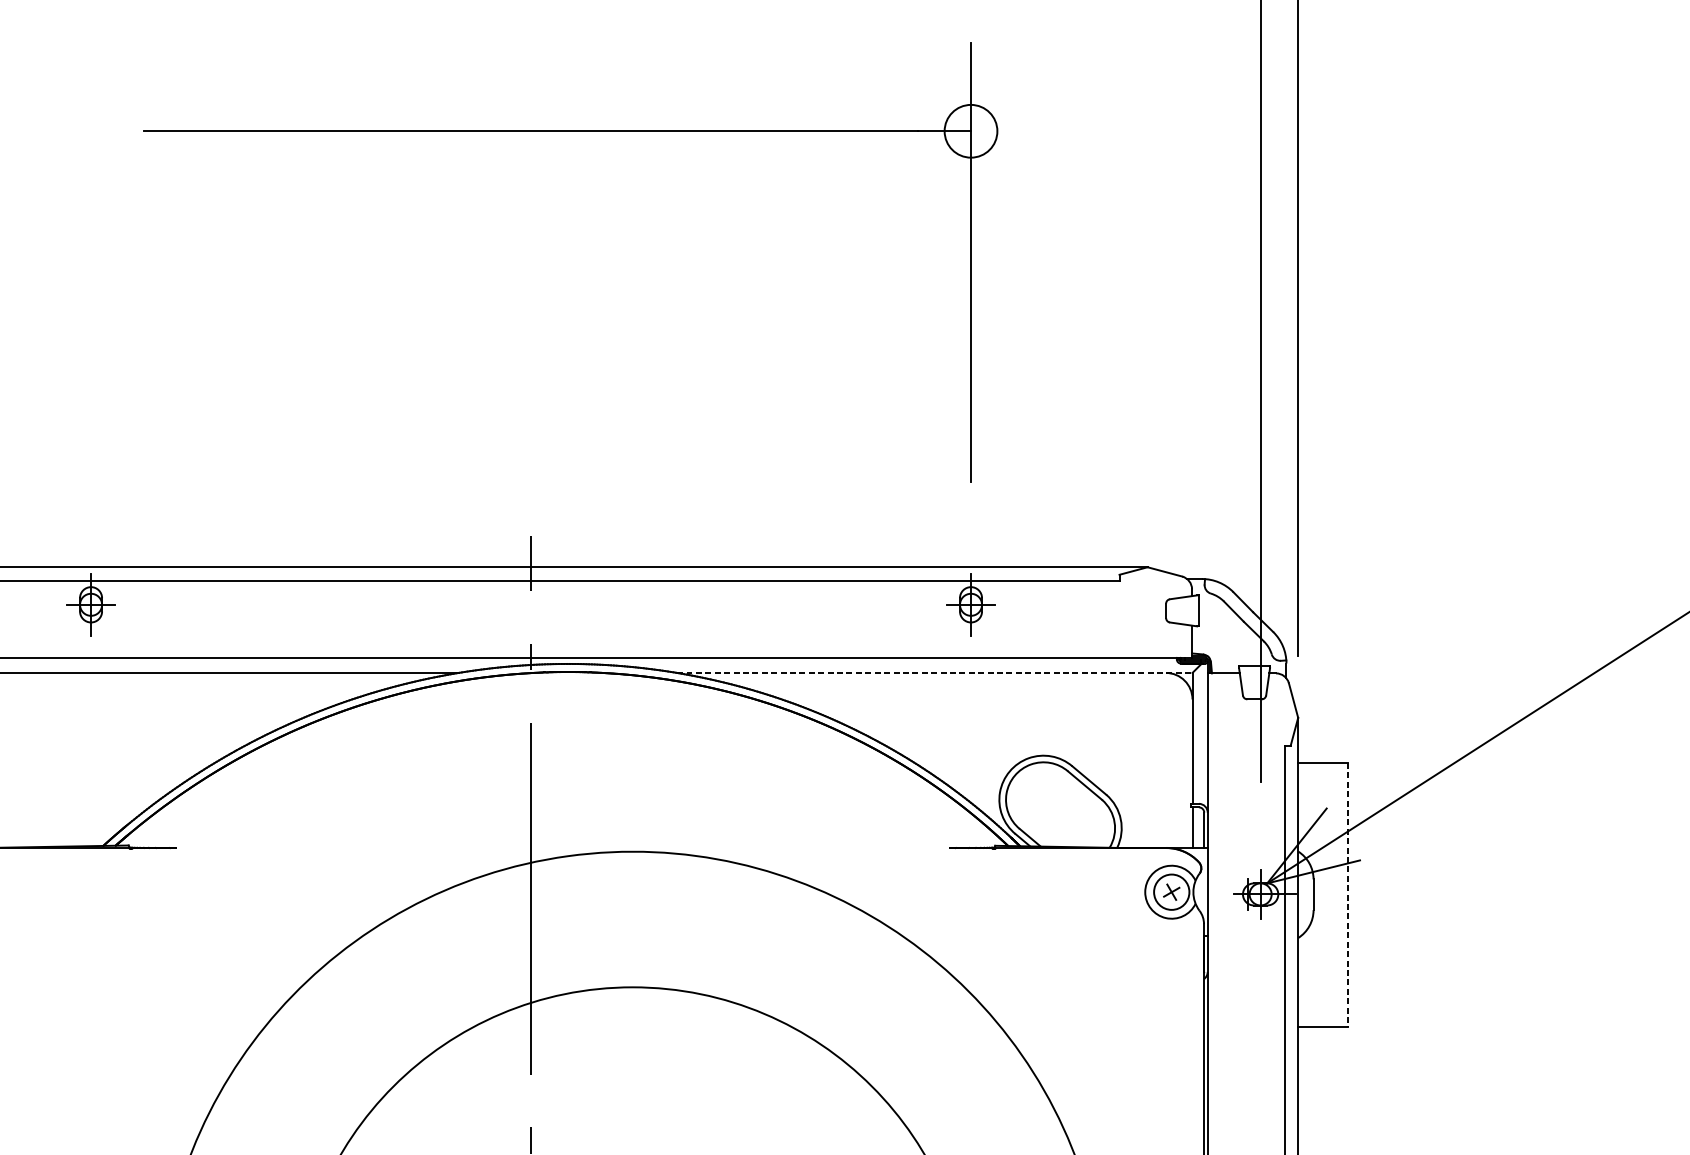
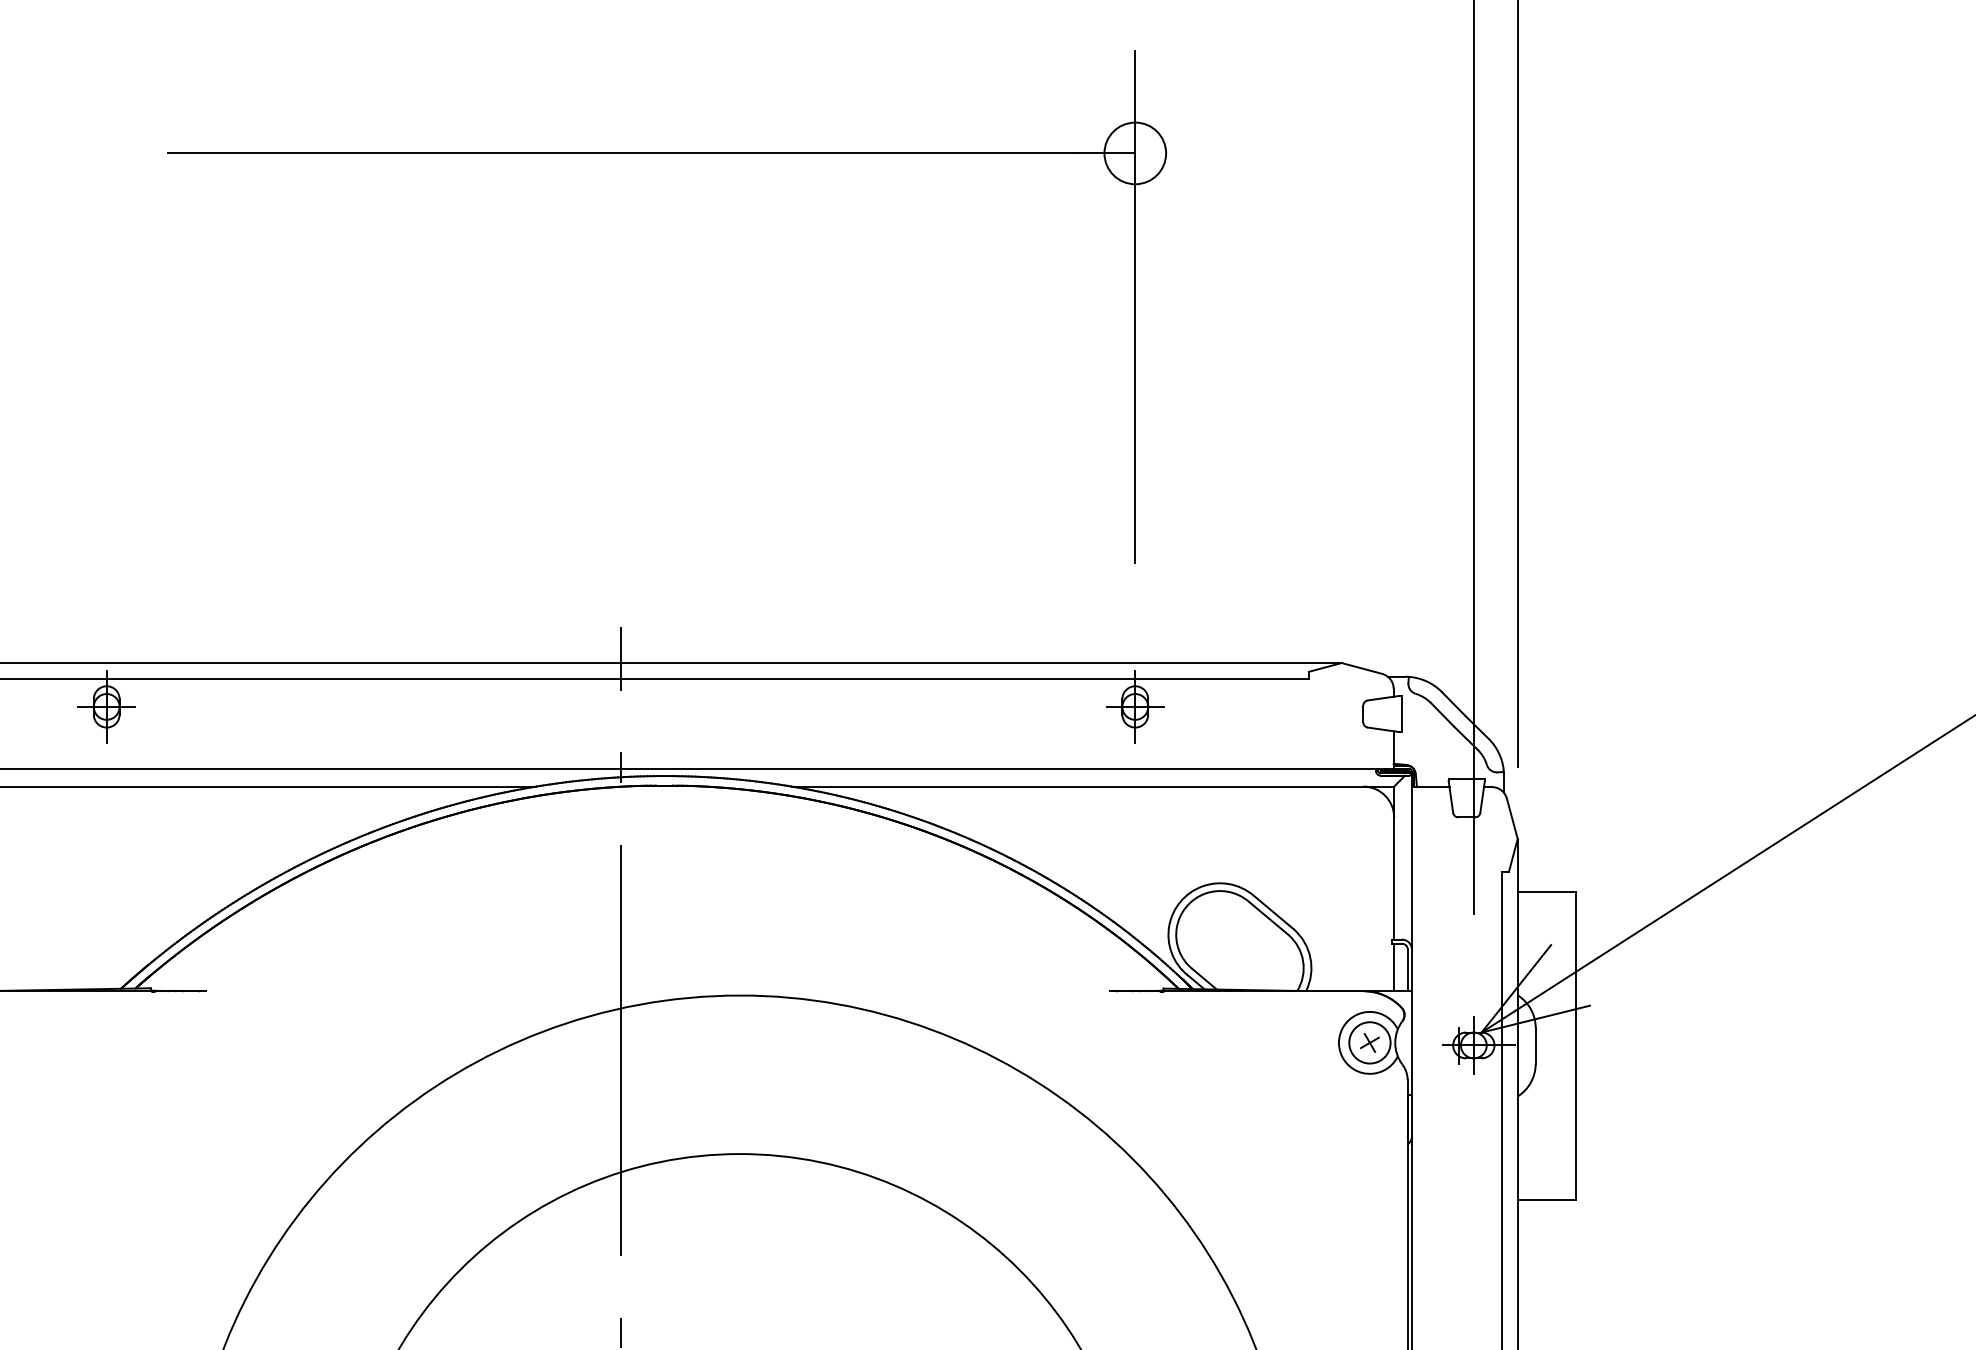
line: (935, 672) -> (1093, 786), dashed -> solid
line: (1347, 895) -> (1575, 1046), dashed -> solid

